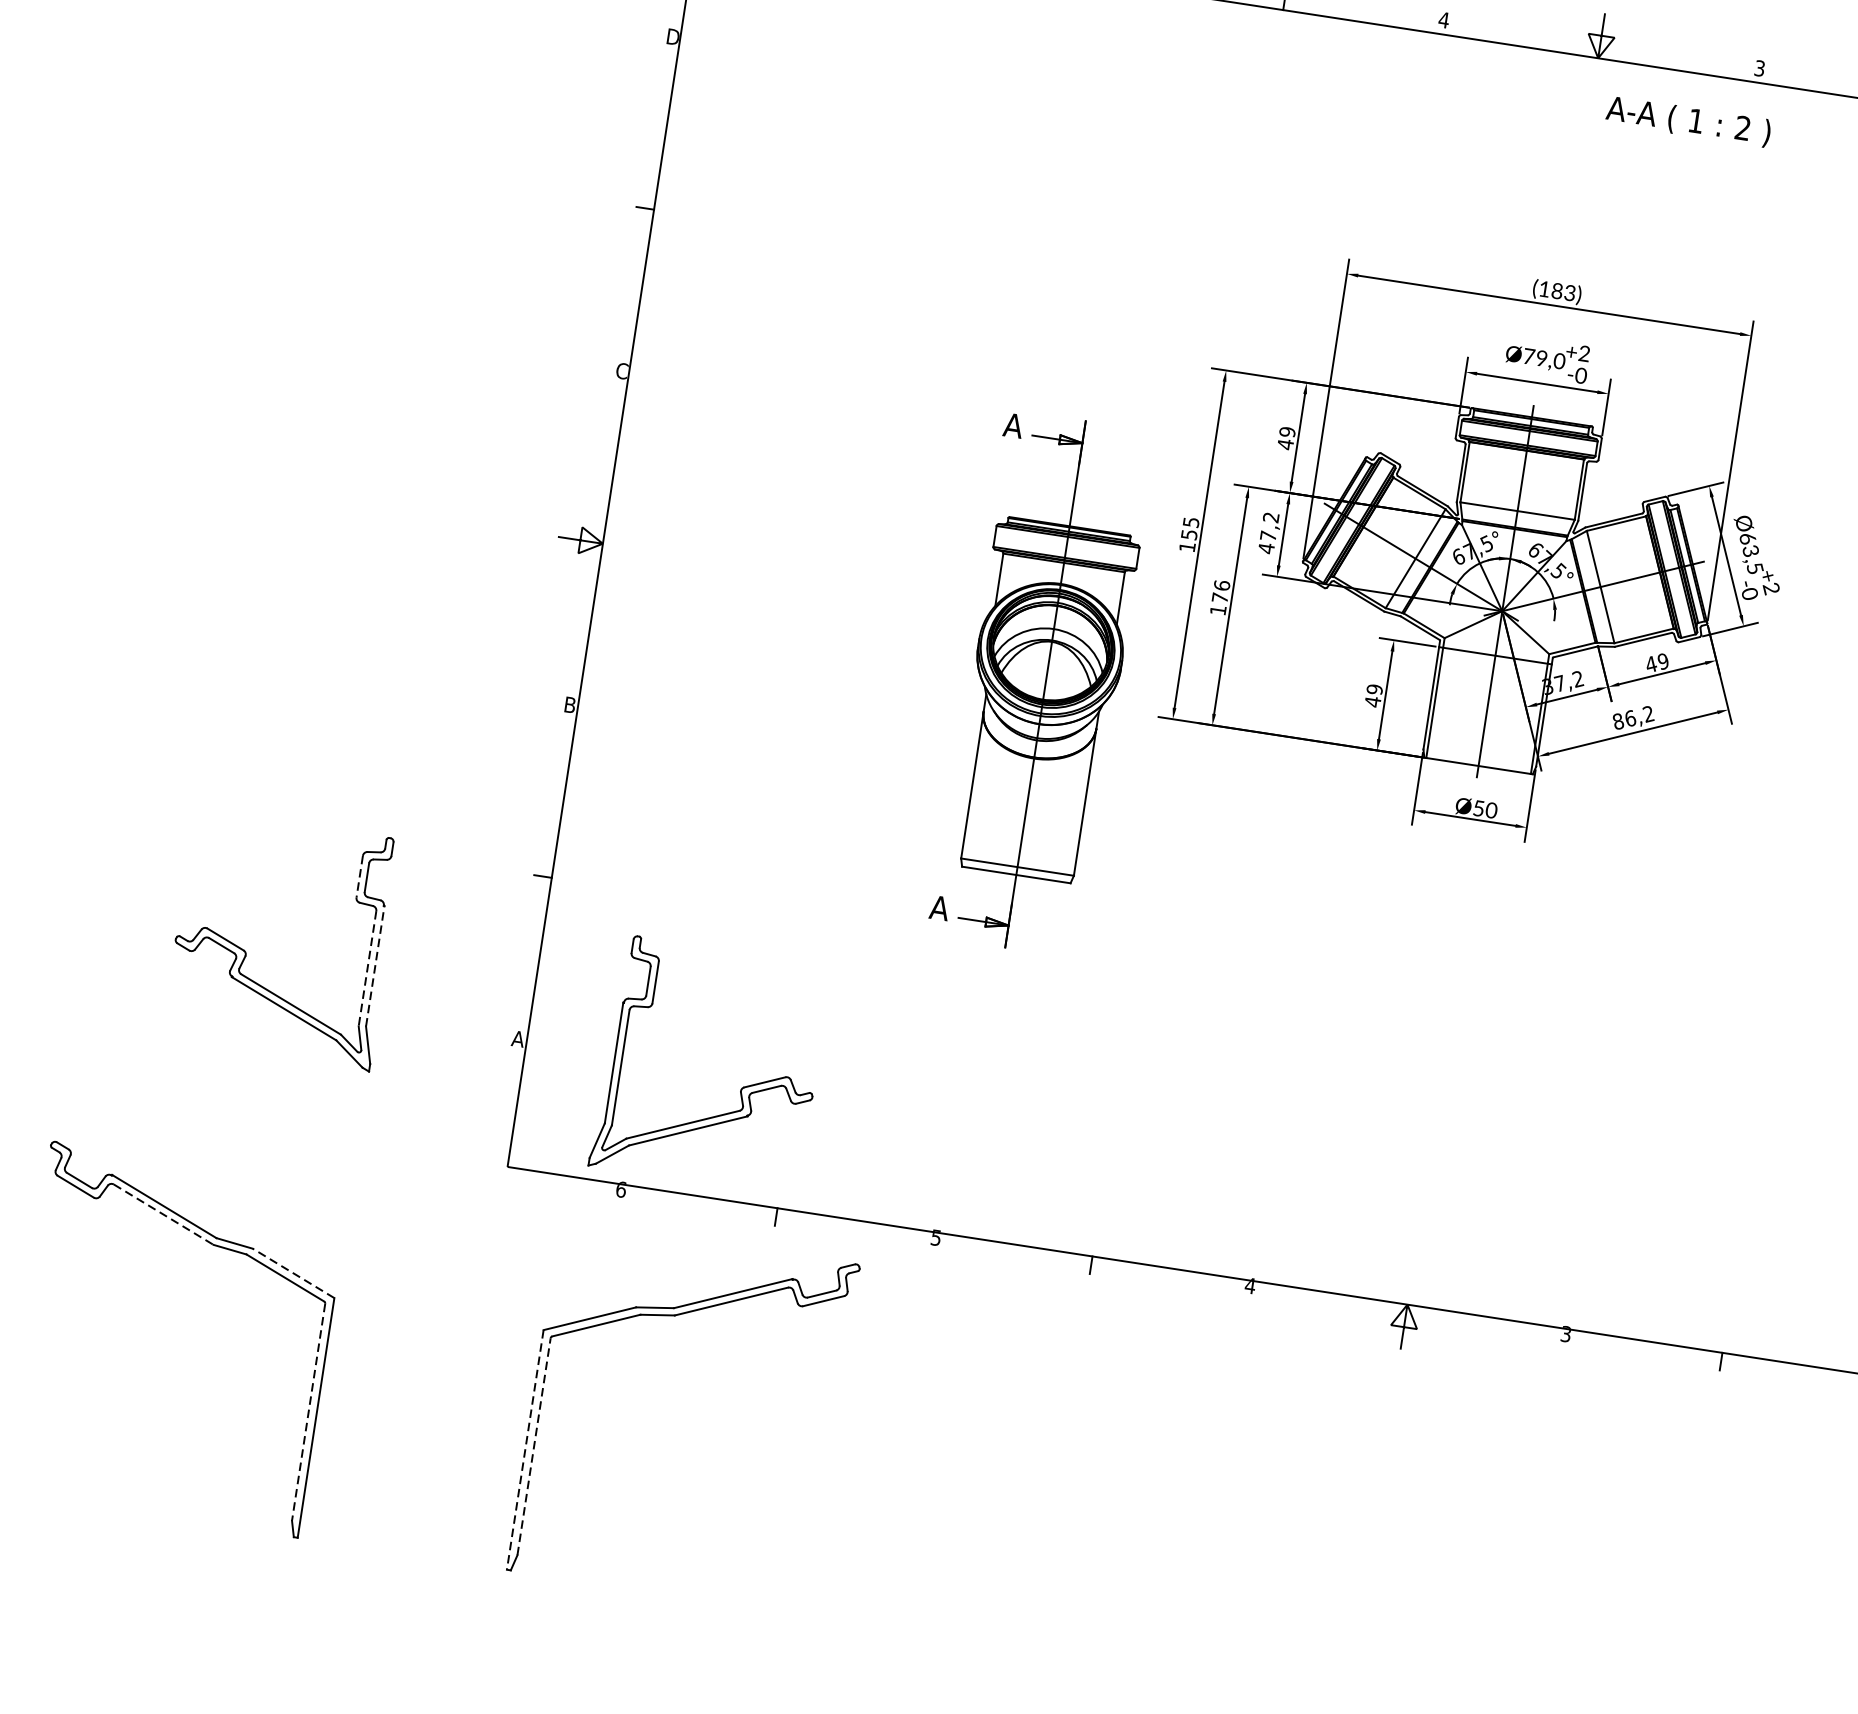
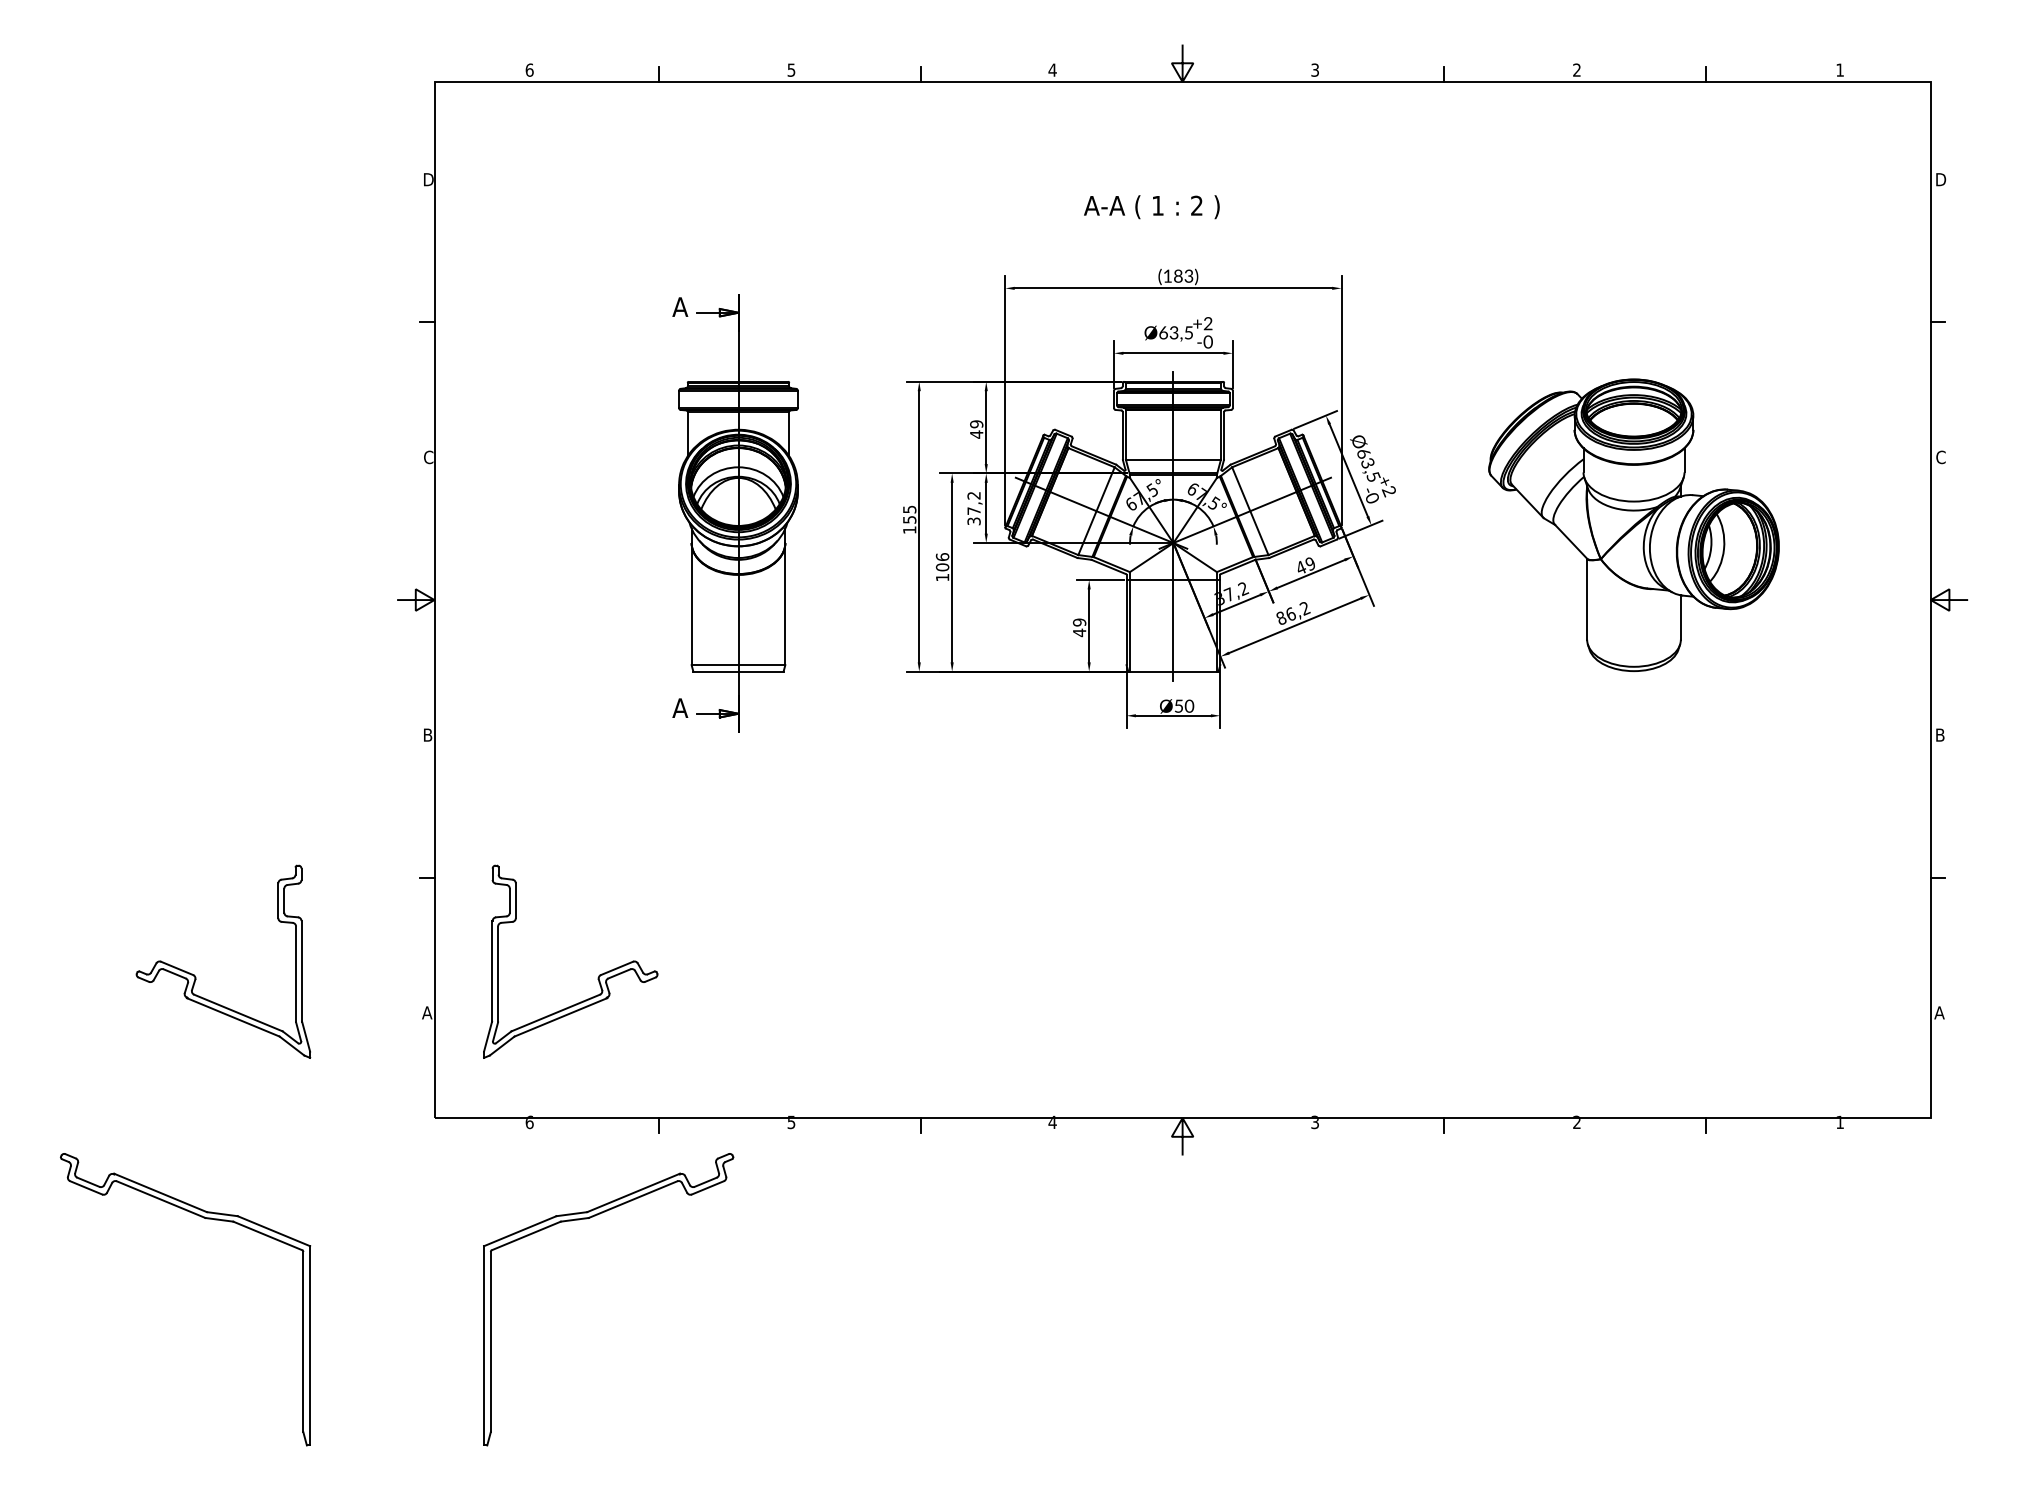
text: (1688, 121) -> (1151, 207), moved
text: (1544, 358) -> (1176, 332), Ø79,0 -> Ø63,5
text: (1265, 548) -> (973, 521), 47,2 -> 37,2
text: (1219, 598) -> (942, 567), 176 -> 106
part: (1041, 684) -> (735, 513), moved
line: (359, 877) -> (278, 901), dashed -> solid
line: (375, 965) -> (302, 970), dashed -> solid
line: (368, 968) -> (296, 974), dashed -> solid
part: (741, 1087) -> (598, 975), moved
line: (164, 1214) -> (161, 1199), dashed -> solid
line: (293, 1273) -> (273, 1231), dashed -> solid
line: (308, 1412) -> (303, 1342), dashed -> solid
line: (533, 1445) -> (490, 1341), dashed -> solid
line: (525, 1449) -> (484, 1345), dashed -> solid

